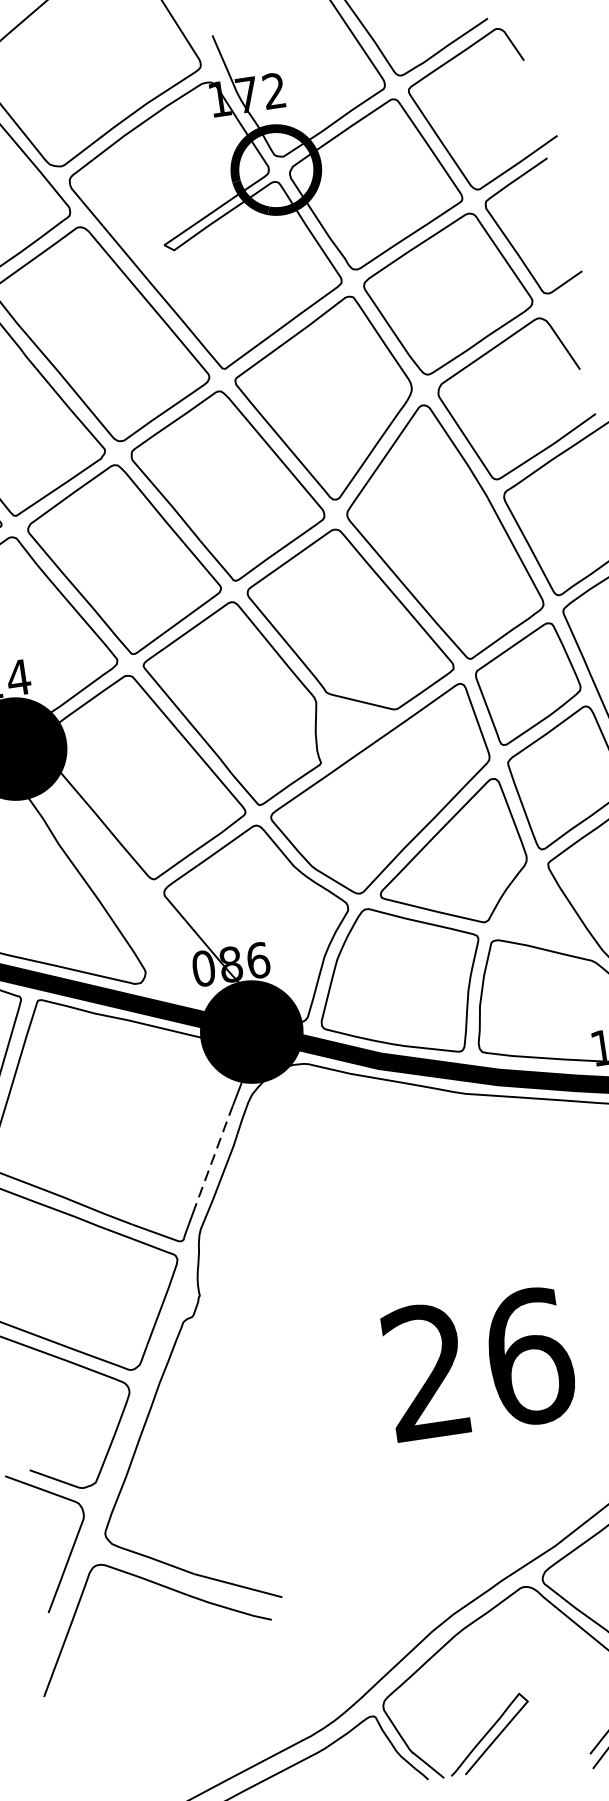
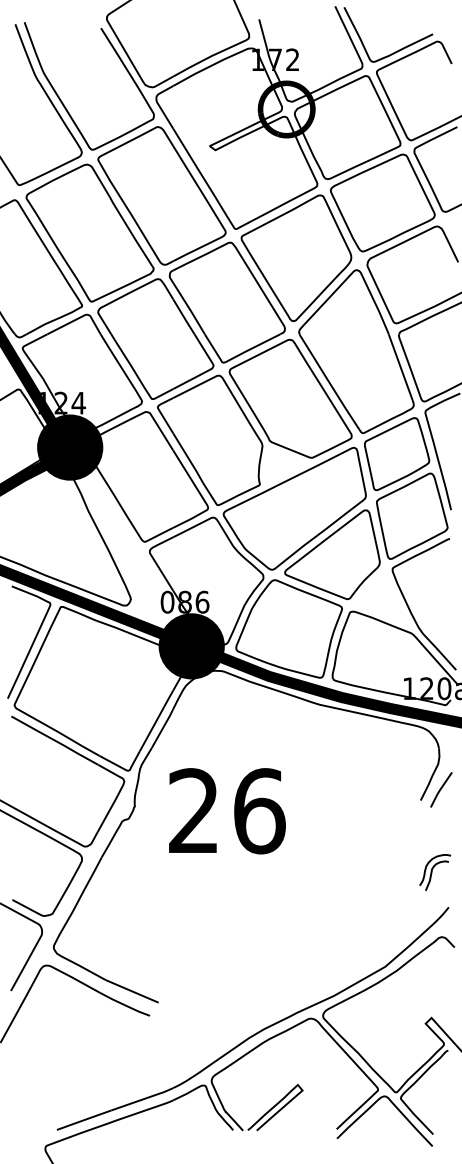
line: (213, 1157) -> (156, 721), dashed -> solid
text: (479, 1364) -> (227, 811), moved

